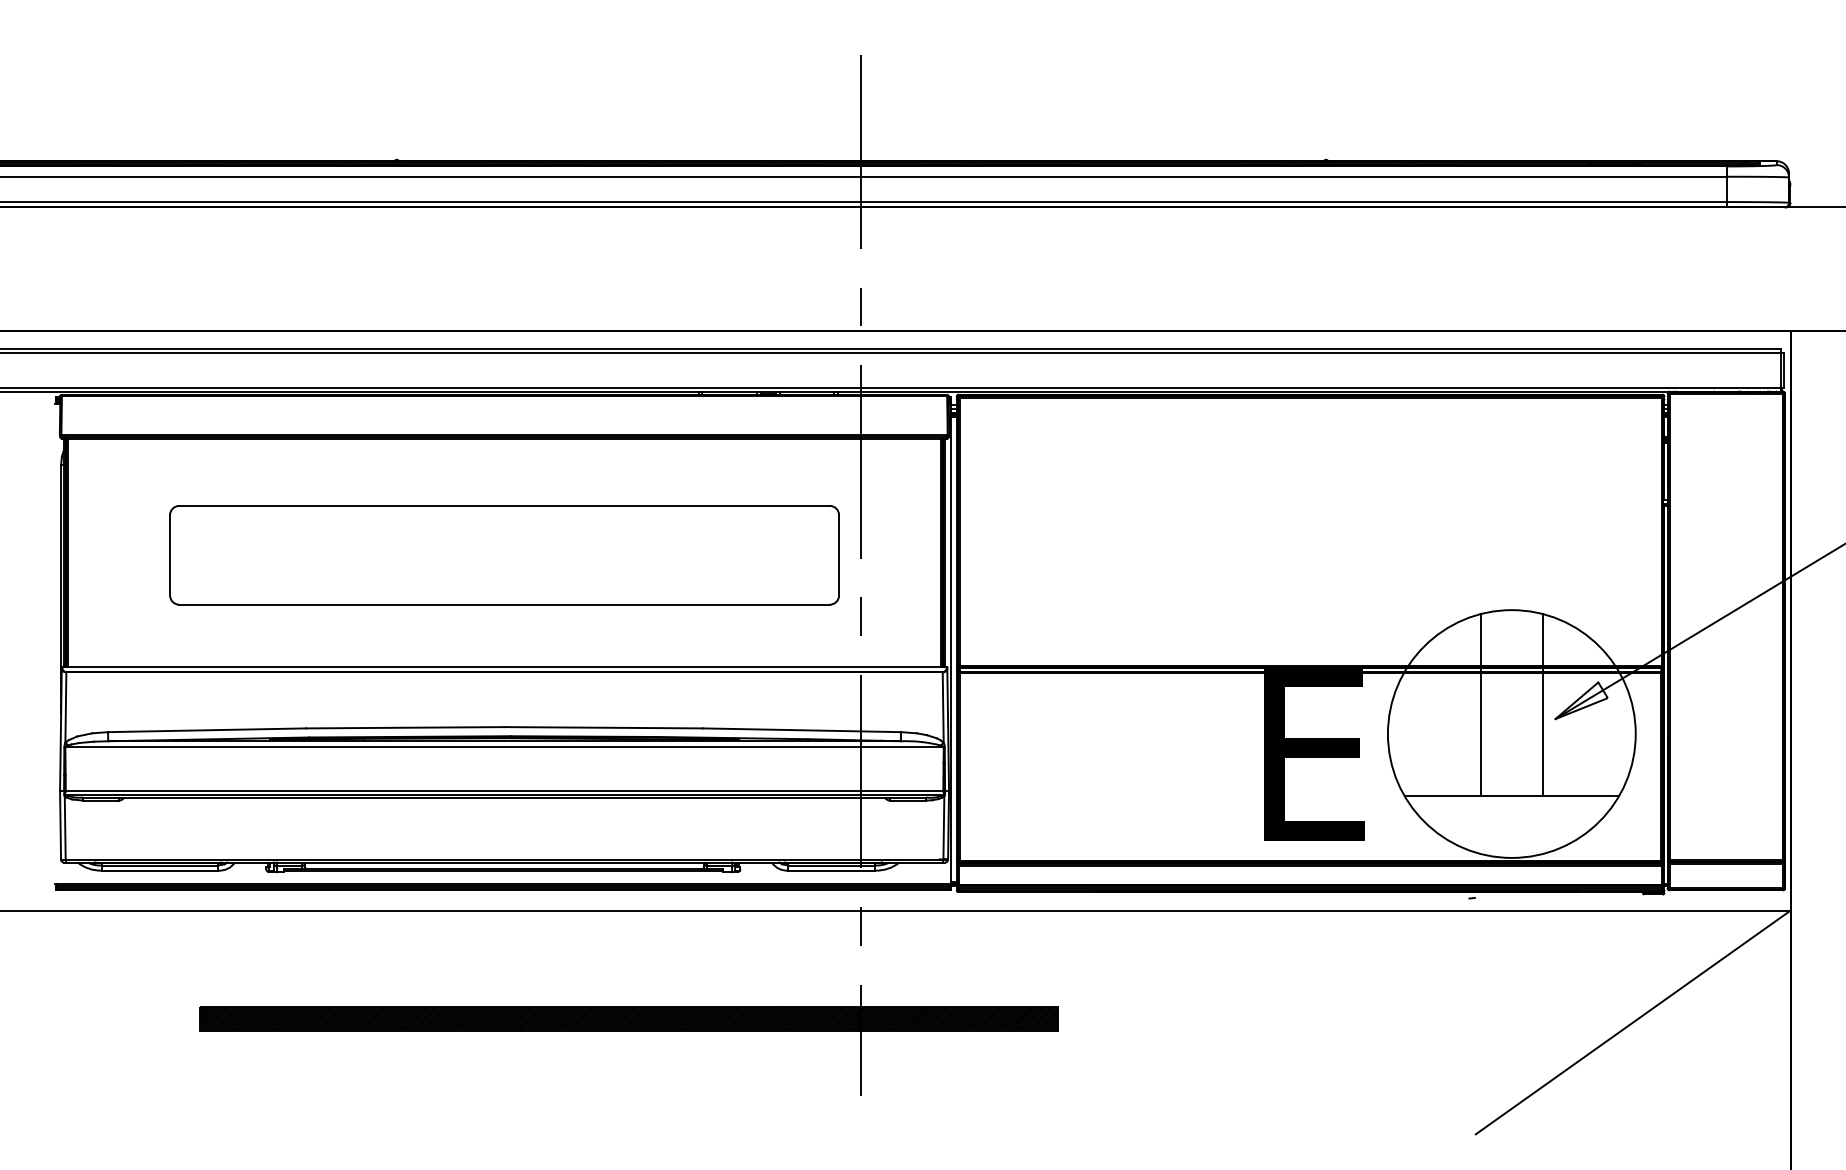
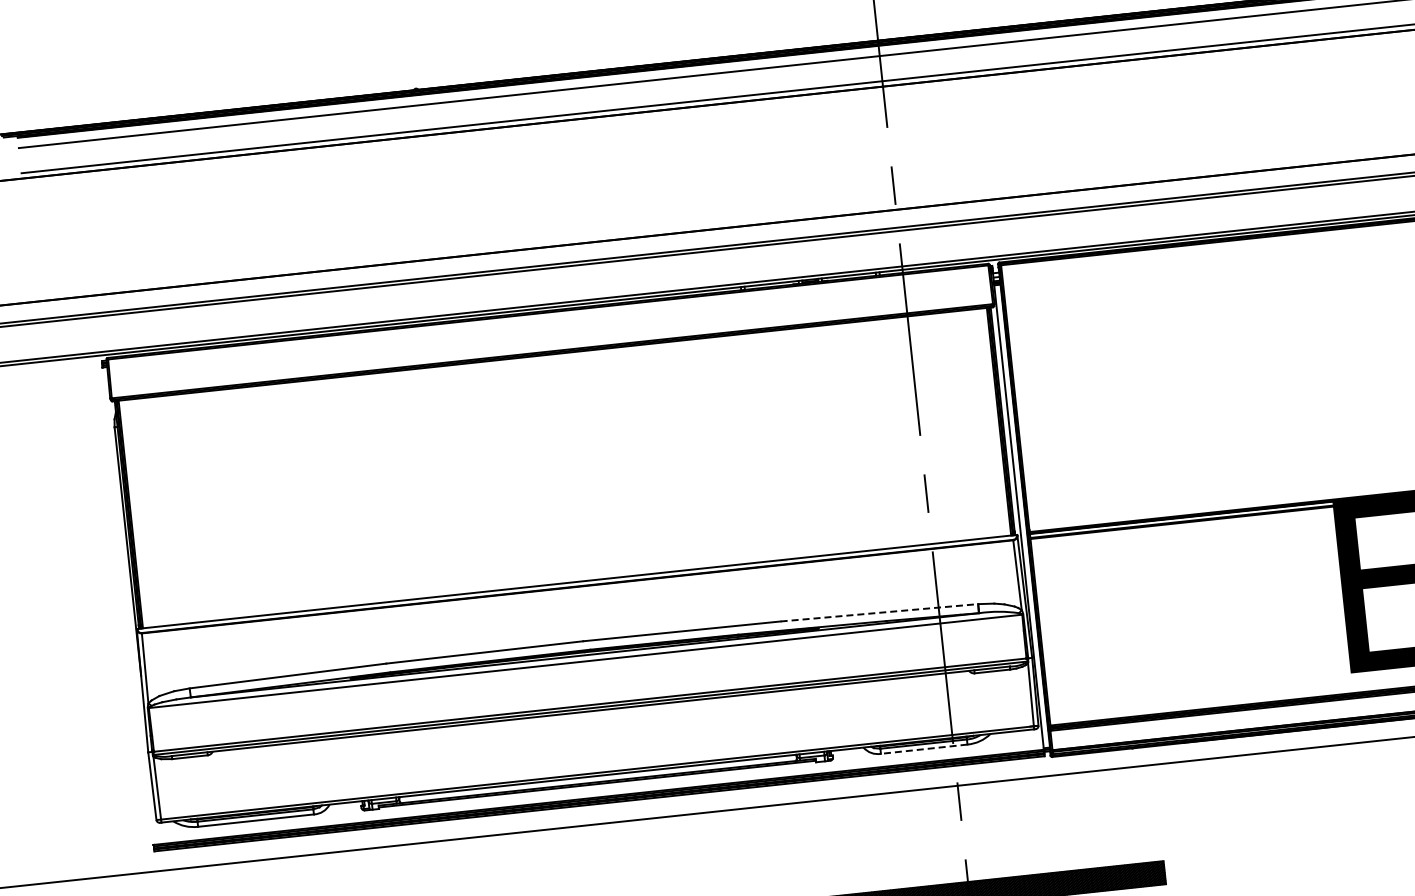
part: (504, 555) -> (565, 470), removed
line: (802, 730) -> (880, 612), solid -> dashed
line: (831, 870) -> (923, 749), solid -> dashed

